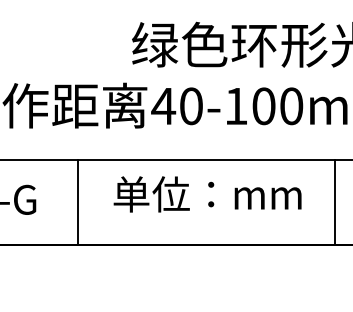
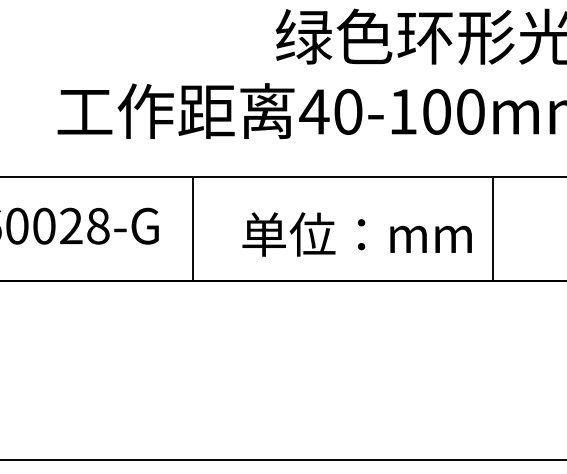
text: (207, 194) -> (356, 234), moved
line: (77, 201) -> (192, 228), moved
line: (335, 201) -> (493, 228), moved

